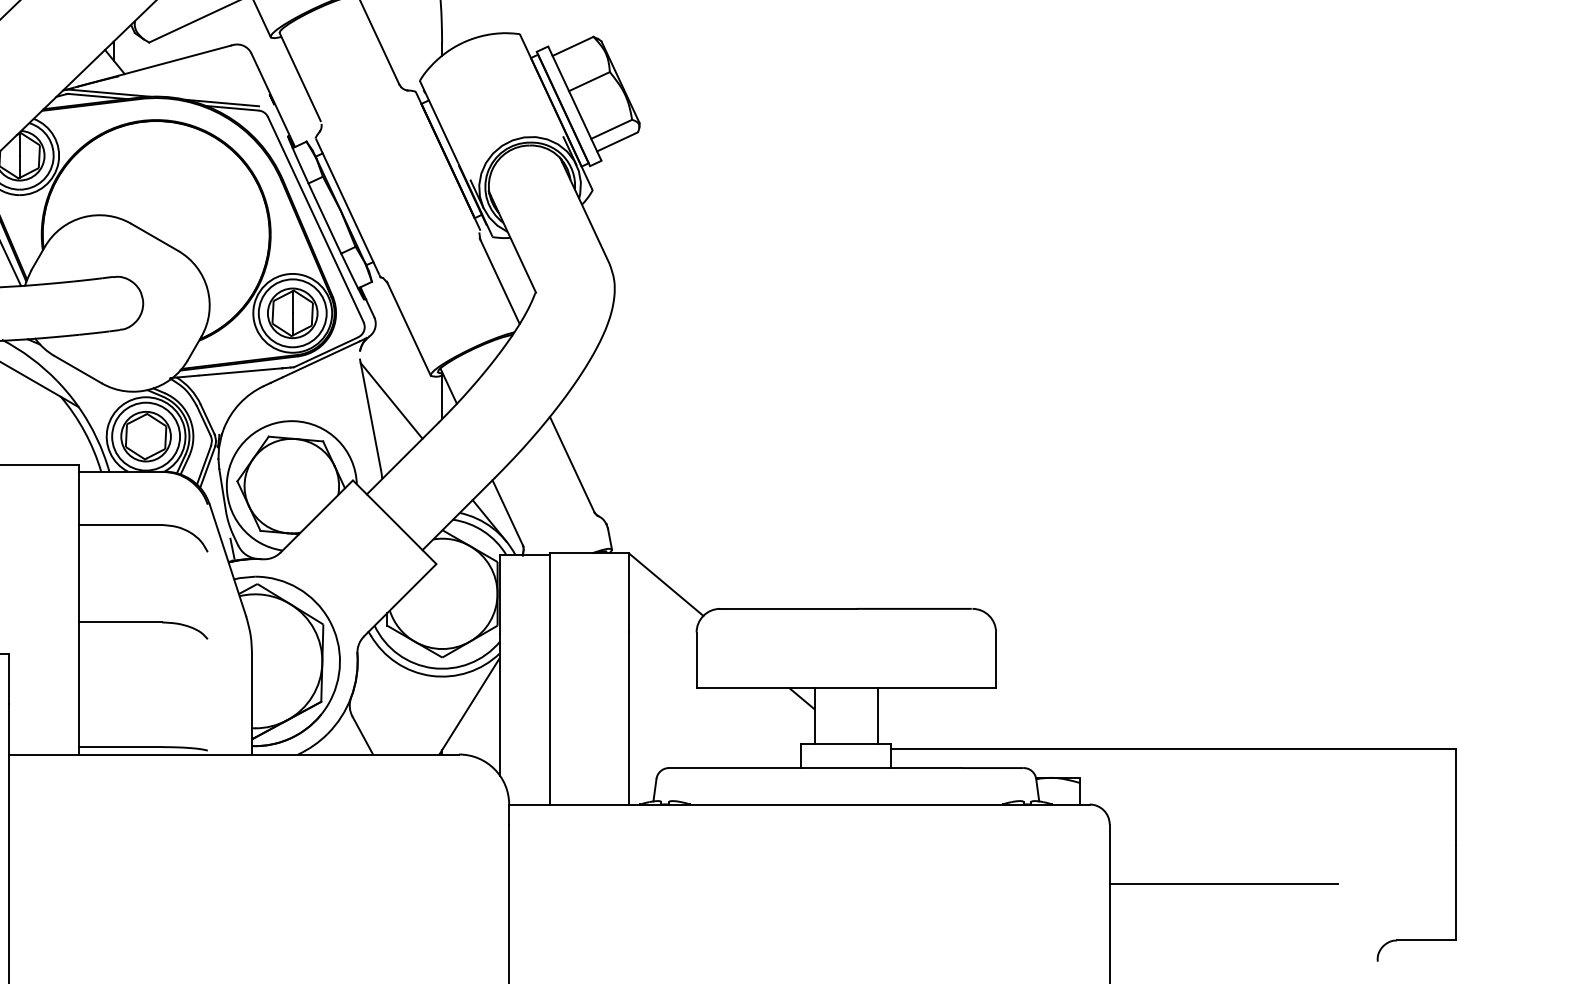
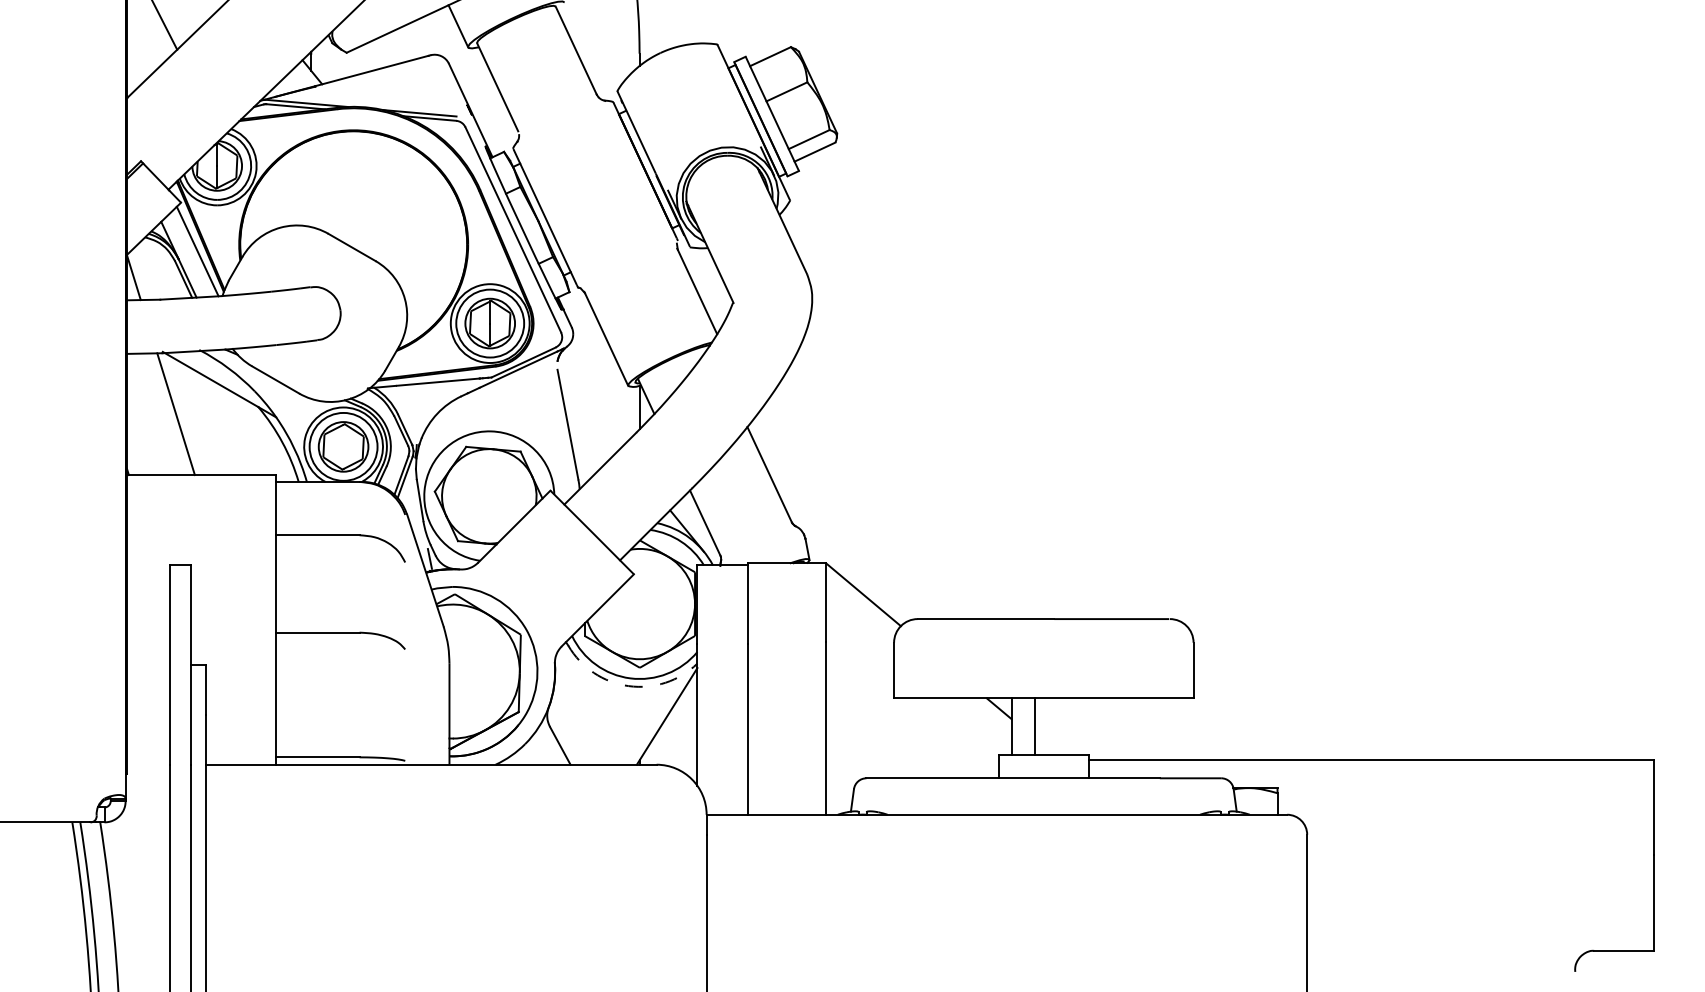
line: (392, 401) -> (589, 411), removed
arc: (431, 676) -> (628, 686), solid -> dashed
line: (878, 715) -> (1035, 725), moved
line: (1224, 884) -> (1421, 894), removed

